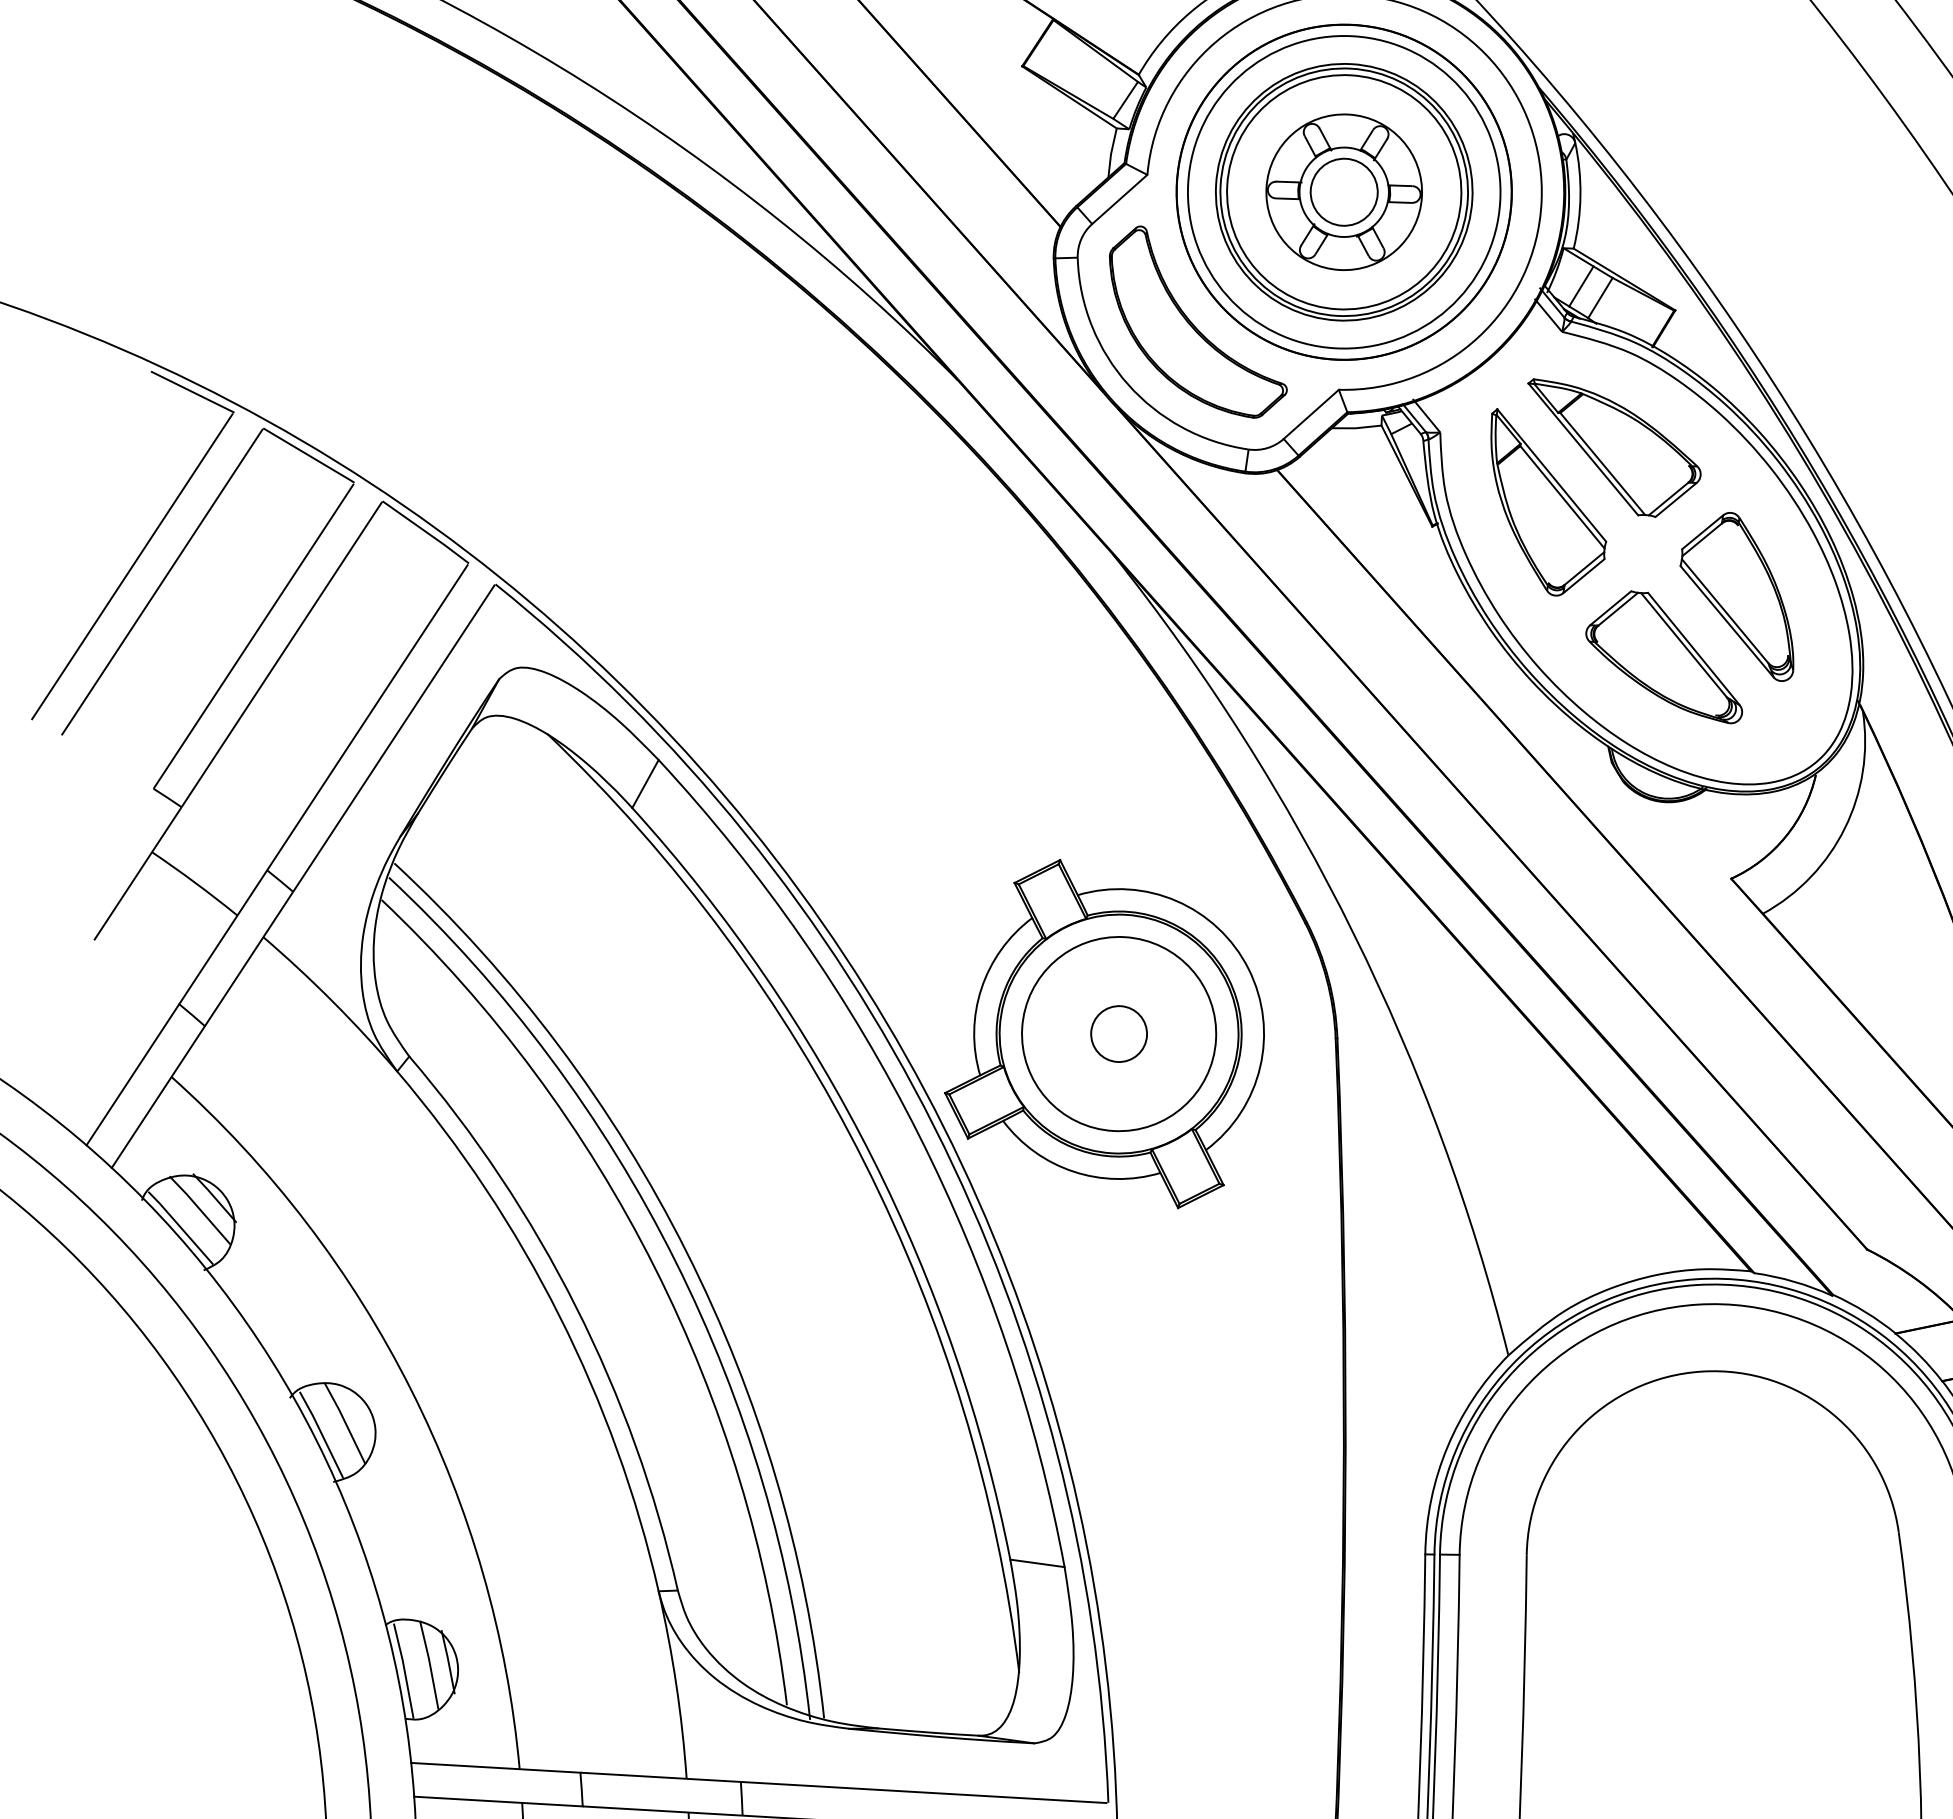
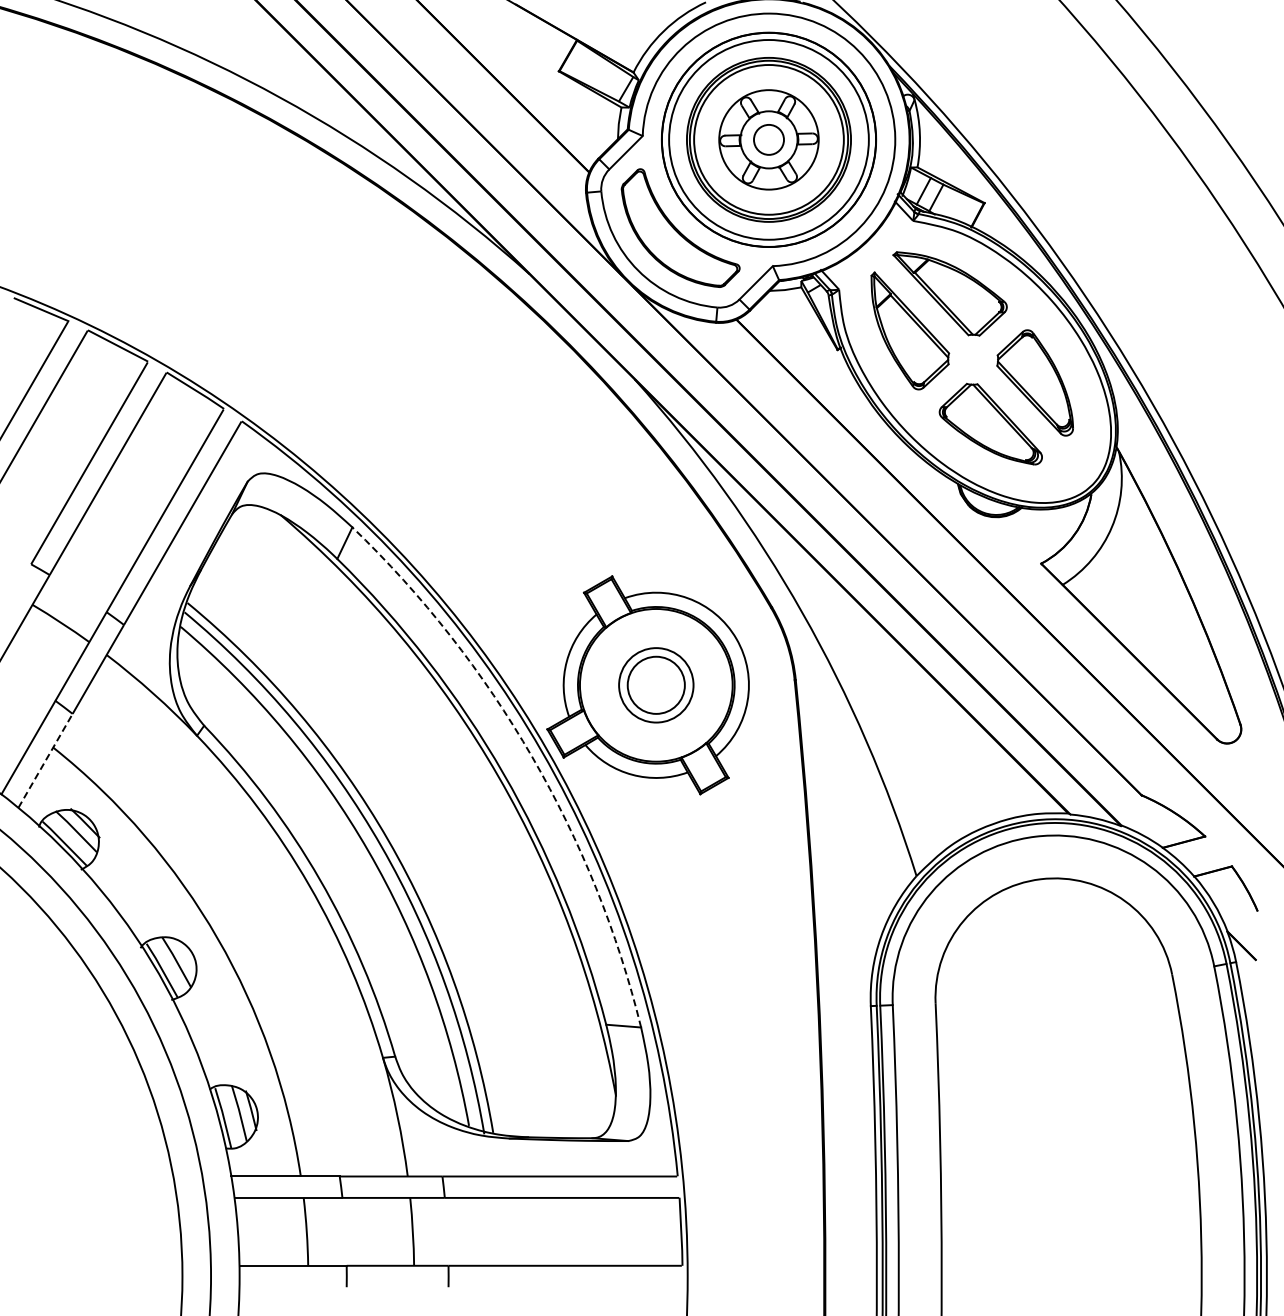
circle: (1343, 191) -> (768, 139), size x0.7
circle: (1119, 1034) -> (656, 685), size x0.6
circle: (1119, 1034) -> (656, 685), size x1.6
line: (158, 1096) -> (45, 760), solid -> dashed
arc: (919, 1134) -> (532, 756), solid -> dashed

